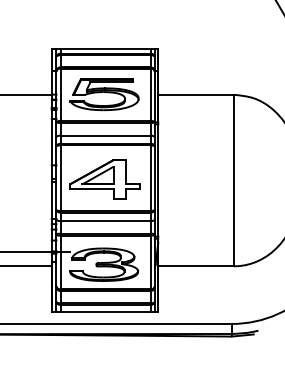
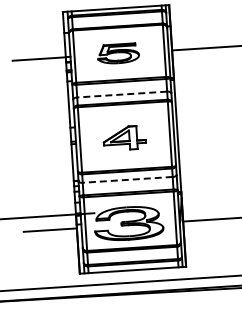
part: (104, 94) -> (118, 53), size x0.6
line: (105, 135) -> (122, 94), solid -> dashed
part: (104, 179) -> (123, 138), size x0.6
line: (105, 221) -> (127, 180), solid -> dashed

